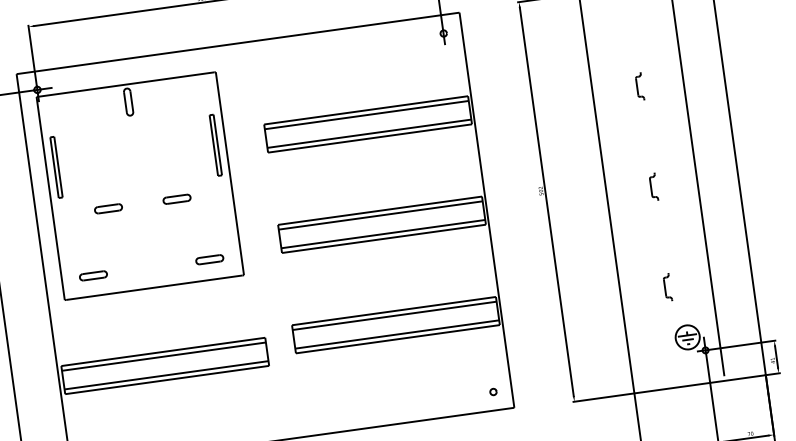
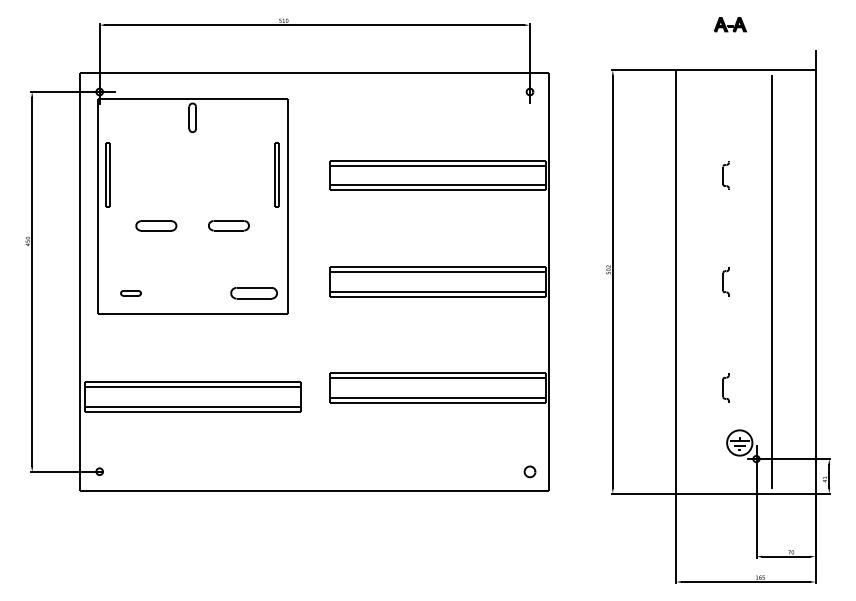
part: (176, 199) -> (228, 225), size x1.4
part: (108, 208) -> (156, 225), size x1.4
part: (210, 259) -> (254, 293), size x1.6
part: (92, 276) -> (130, 293), size x0.7
part: (492, 391) -> (529, 471), size x1.6

